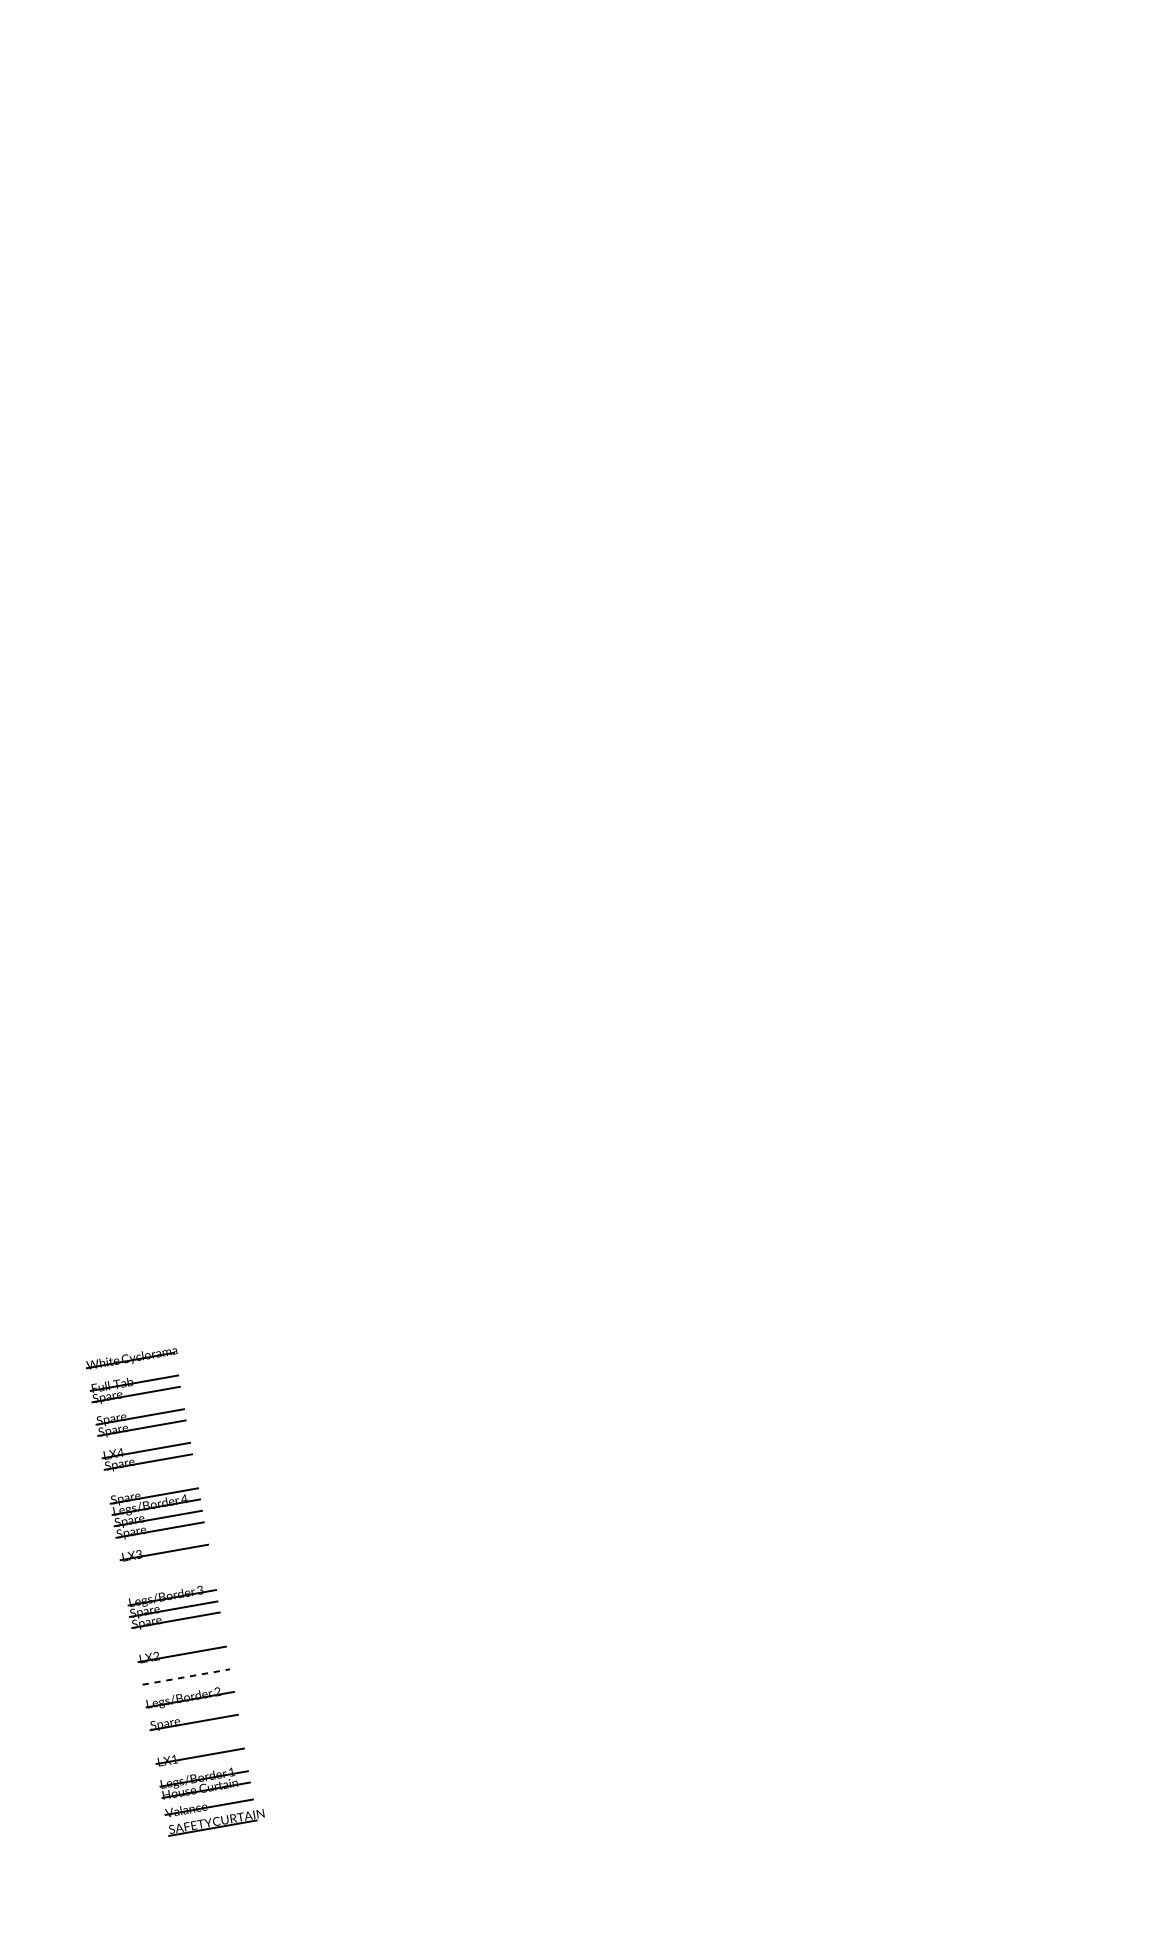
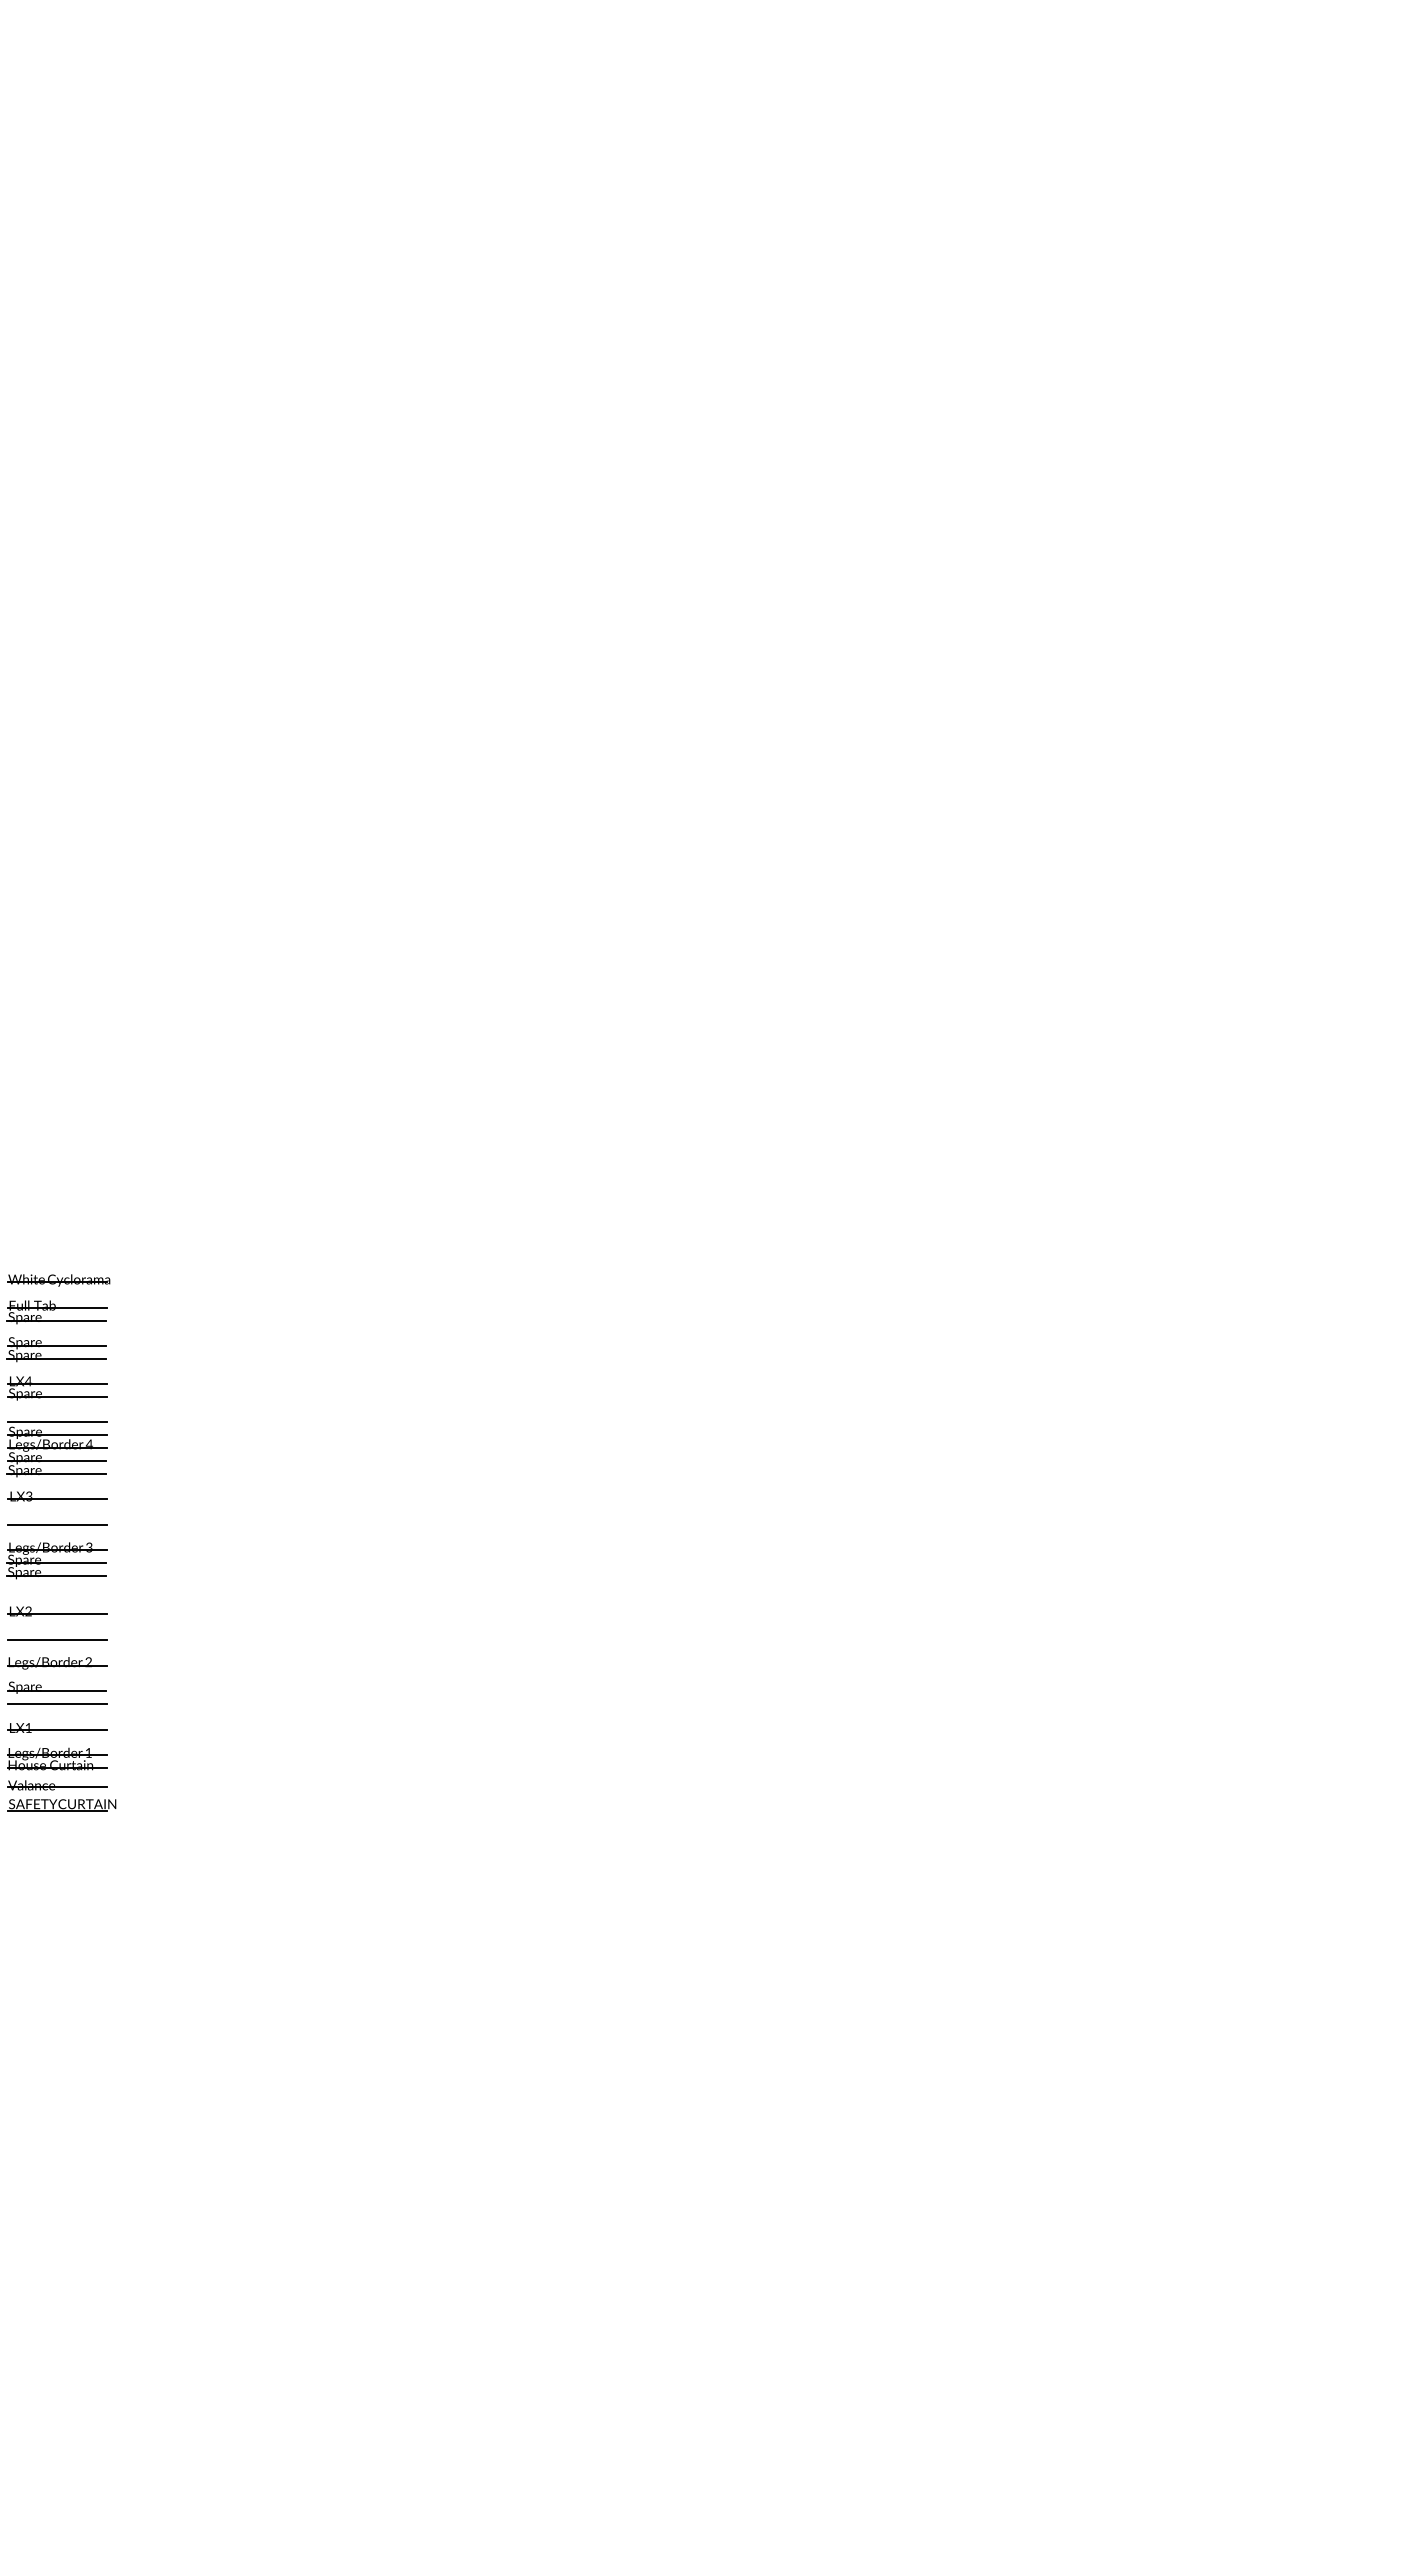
line: (151, 1484) -> (56, 1422), added
line: (167, 1574) -> (56, 1524), added
line: (186, 1676) -> (57, 1639), dashed -> solid
line: (195, 1733) -> (56, 1703), added

